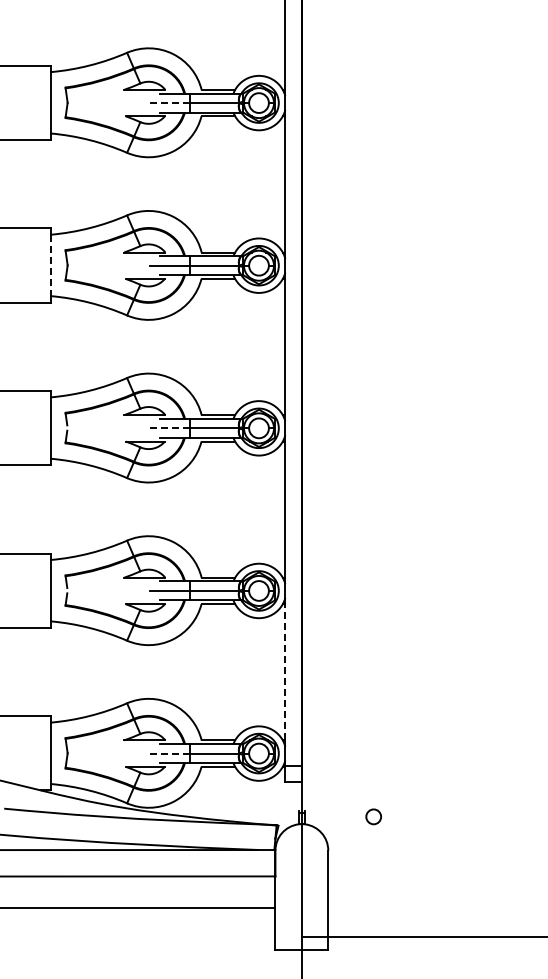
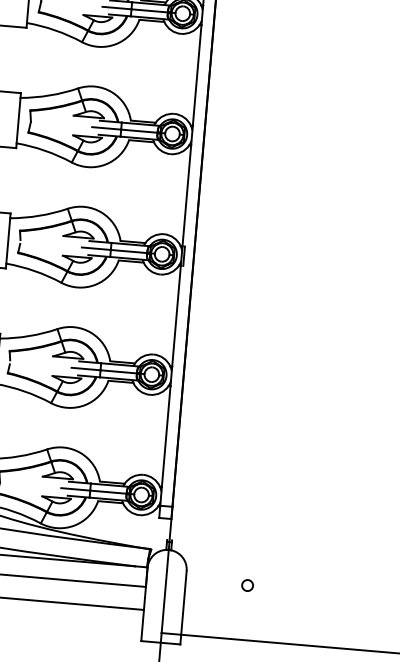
line: (170, 103) -> (117, 8), dashed -> solid
line: (50, 265) -> (18, 120), dashed -> solid
line: (170, 428) -> (96, 248), dashed -> solid
line: (288, 428) -> (183, 256), added
line: (285, 671) -> (166, 435), dashed -> solid
line: (170, 753) -> (76, 489), dashed -> solid
circle: (373, 816) -> (247, 585), moved

